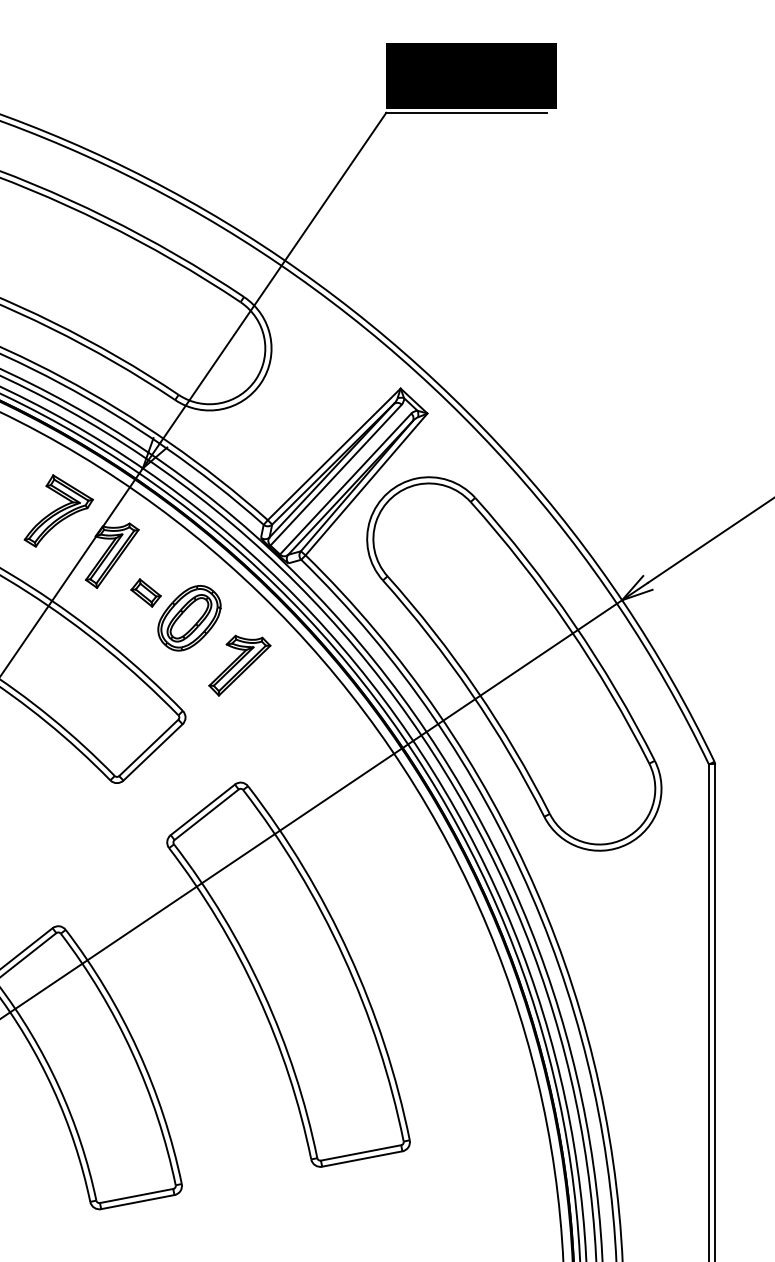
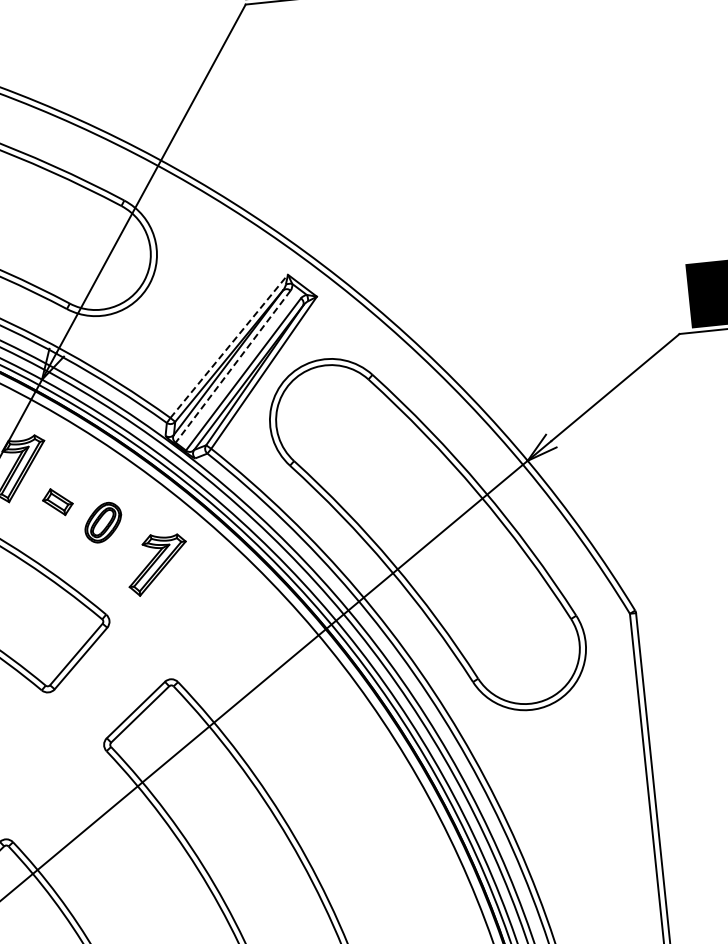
line: (334, 454) -> (229, 346), solid -> dashed
line: (335, 475) -> (232, 367), solid -> dashed
part: (189, 618) -> (103, 522), size x0.6

